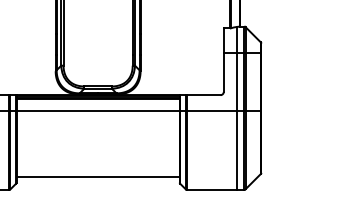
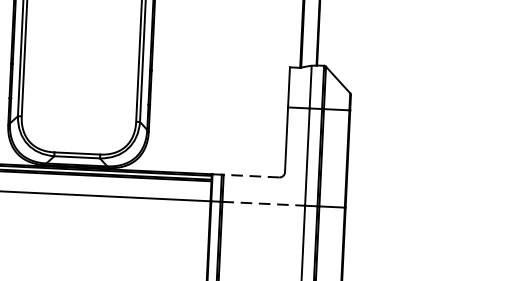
line: (203, 95) -> (251, 176), solid -> dashed
line: (211, 111) -> (263, 203), solid -> dashed

